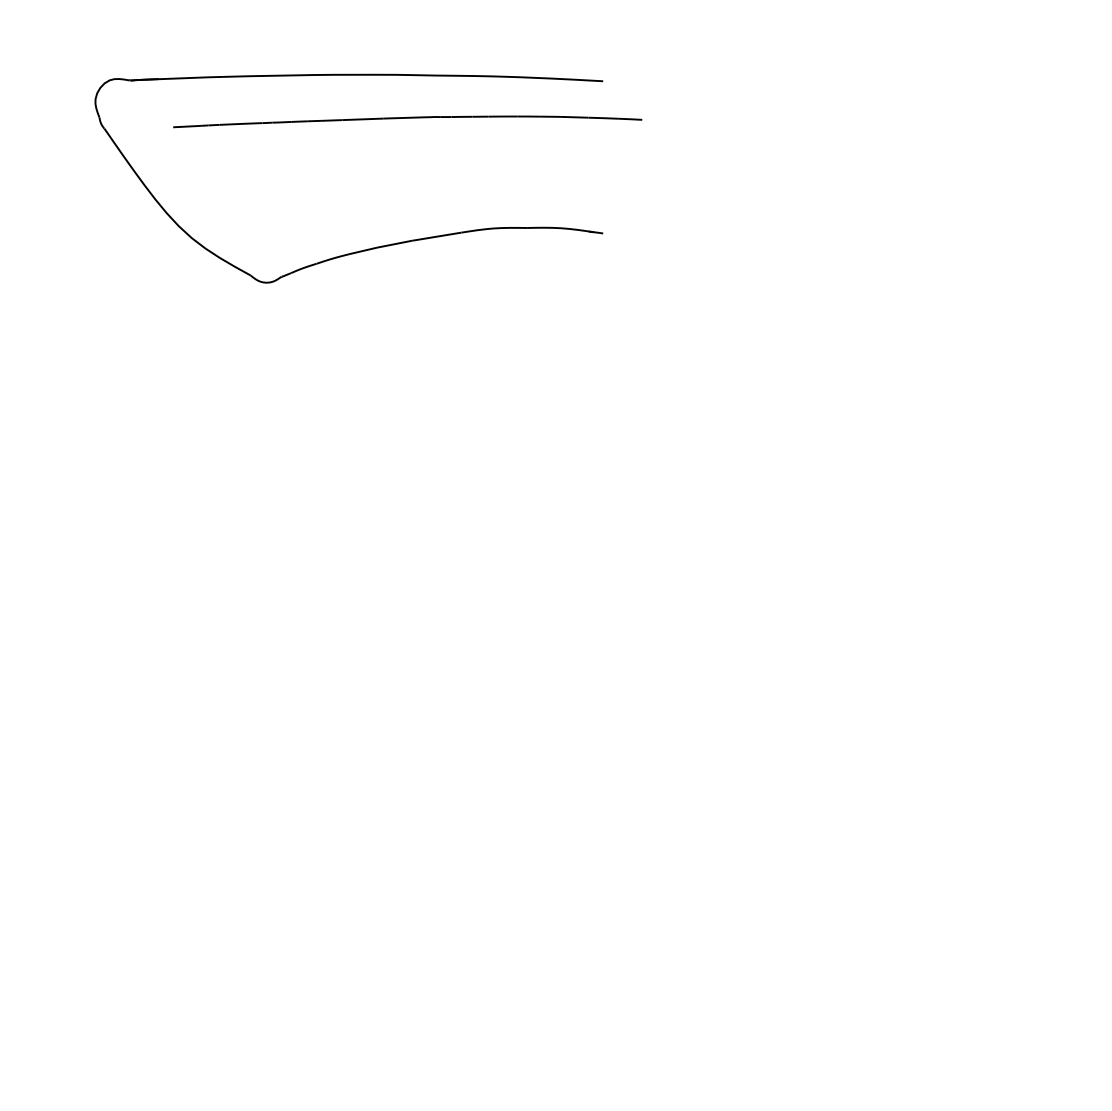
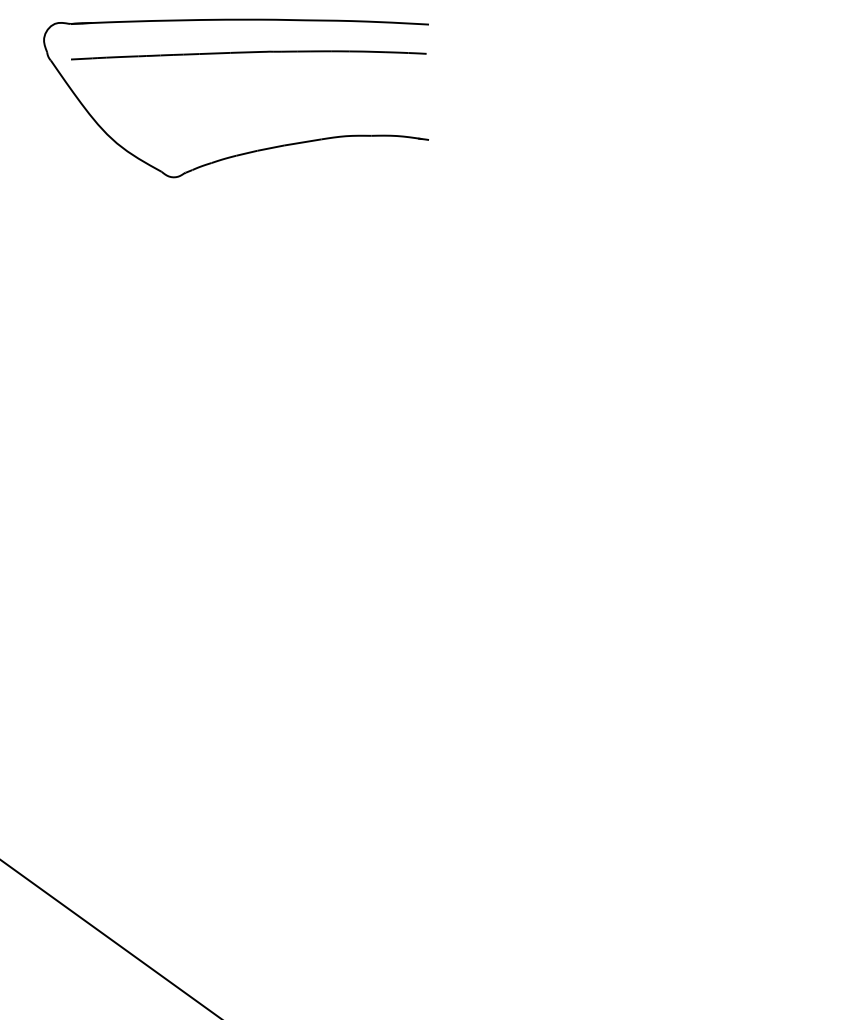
part: (407, 122) -> (248, 55), moved

